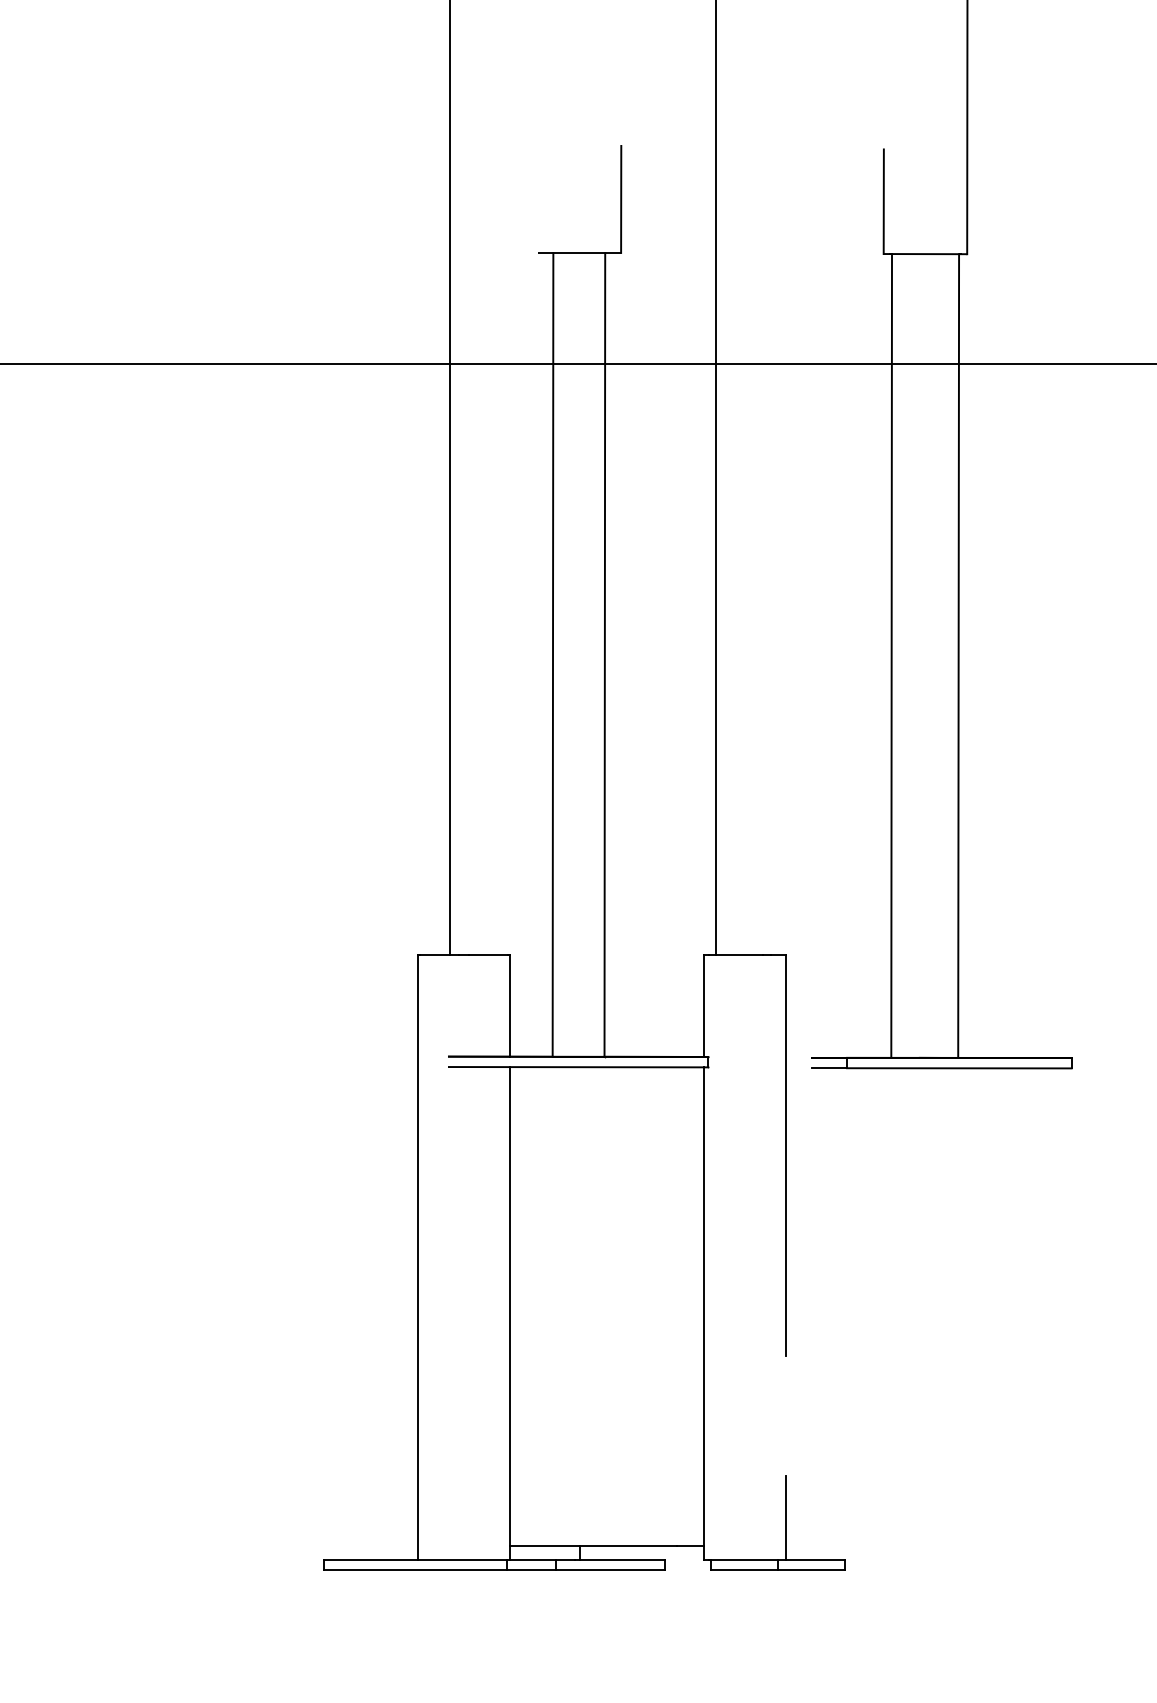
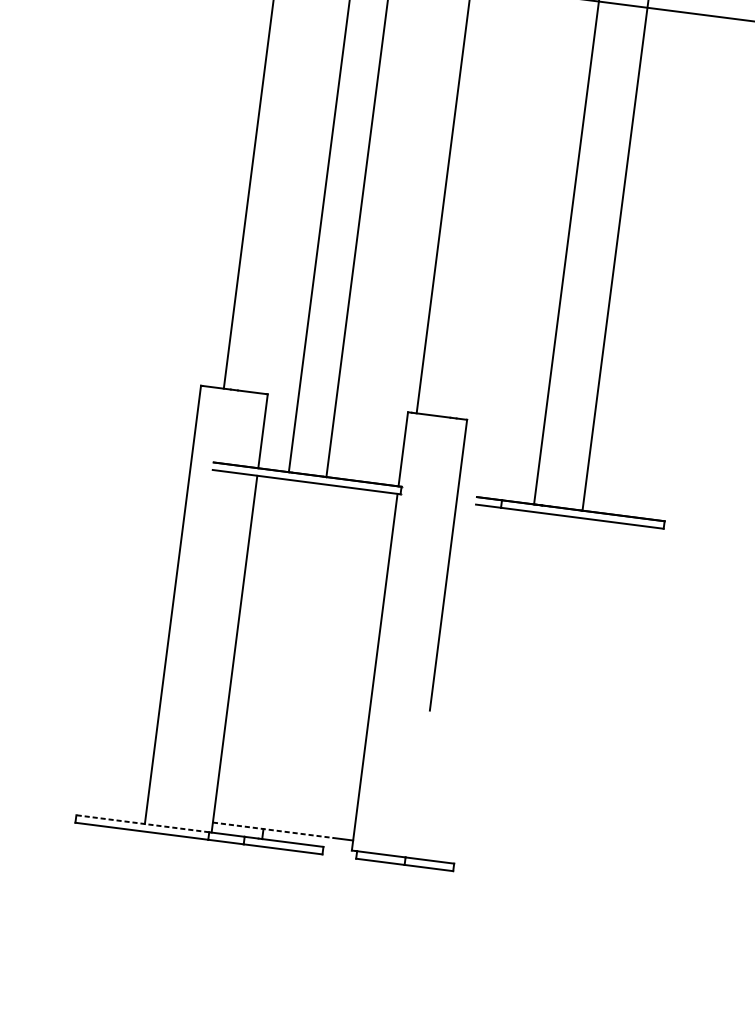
line: (785, 1517) -> (414, 827), removed
line: (594, 1545) -> (273, 830), solid -> dashed
line: (415, 1559) -> (142, 823), solid -> dashed

